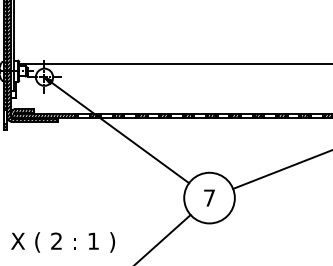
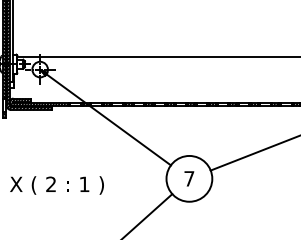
text: (63, 242) -> (57, 185), moved

